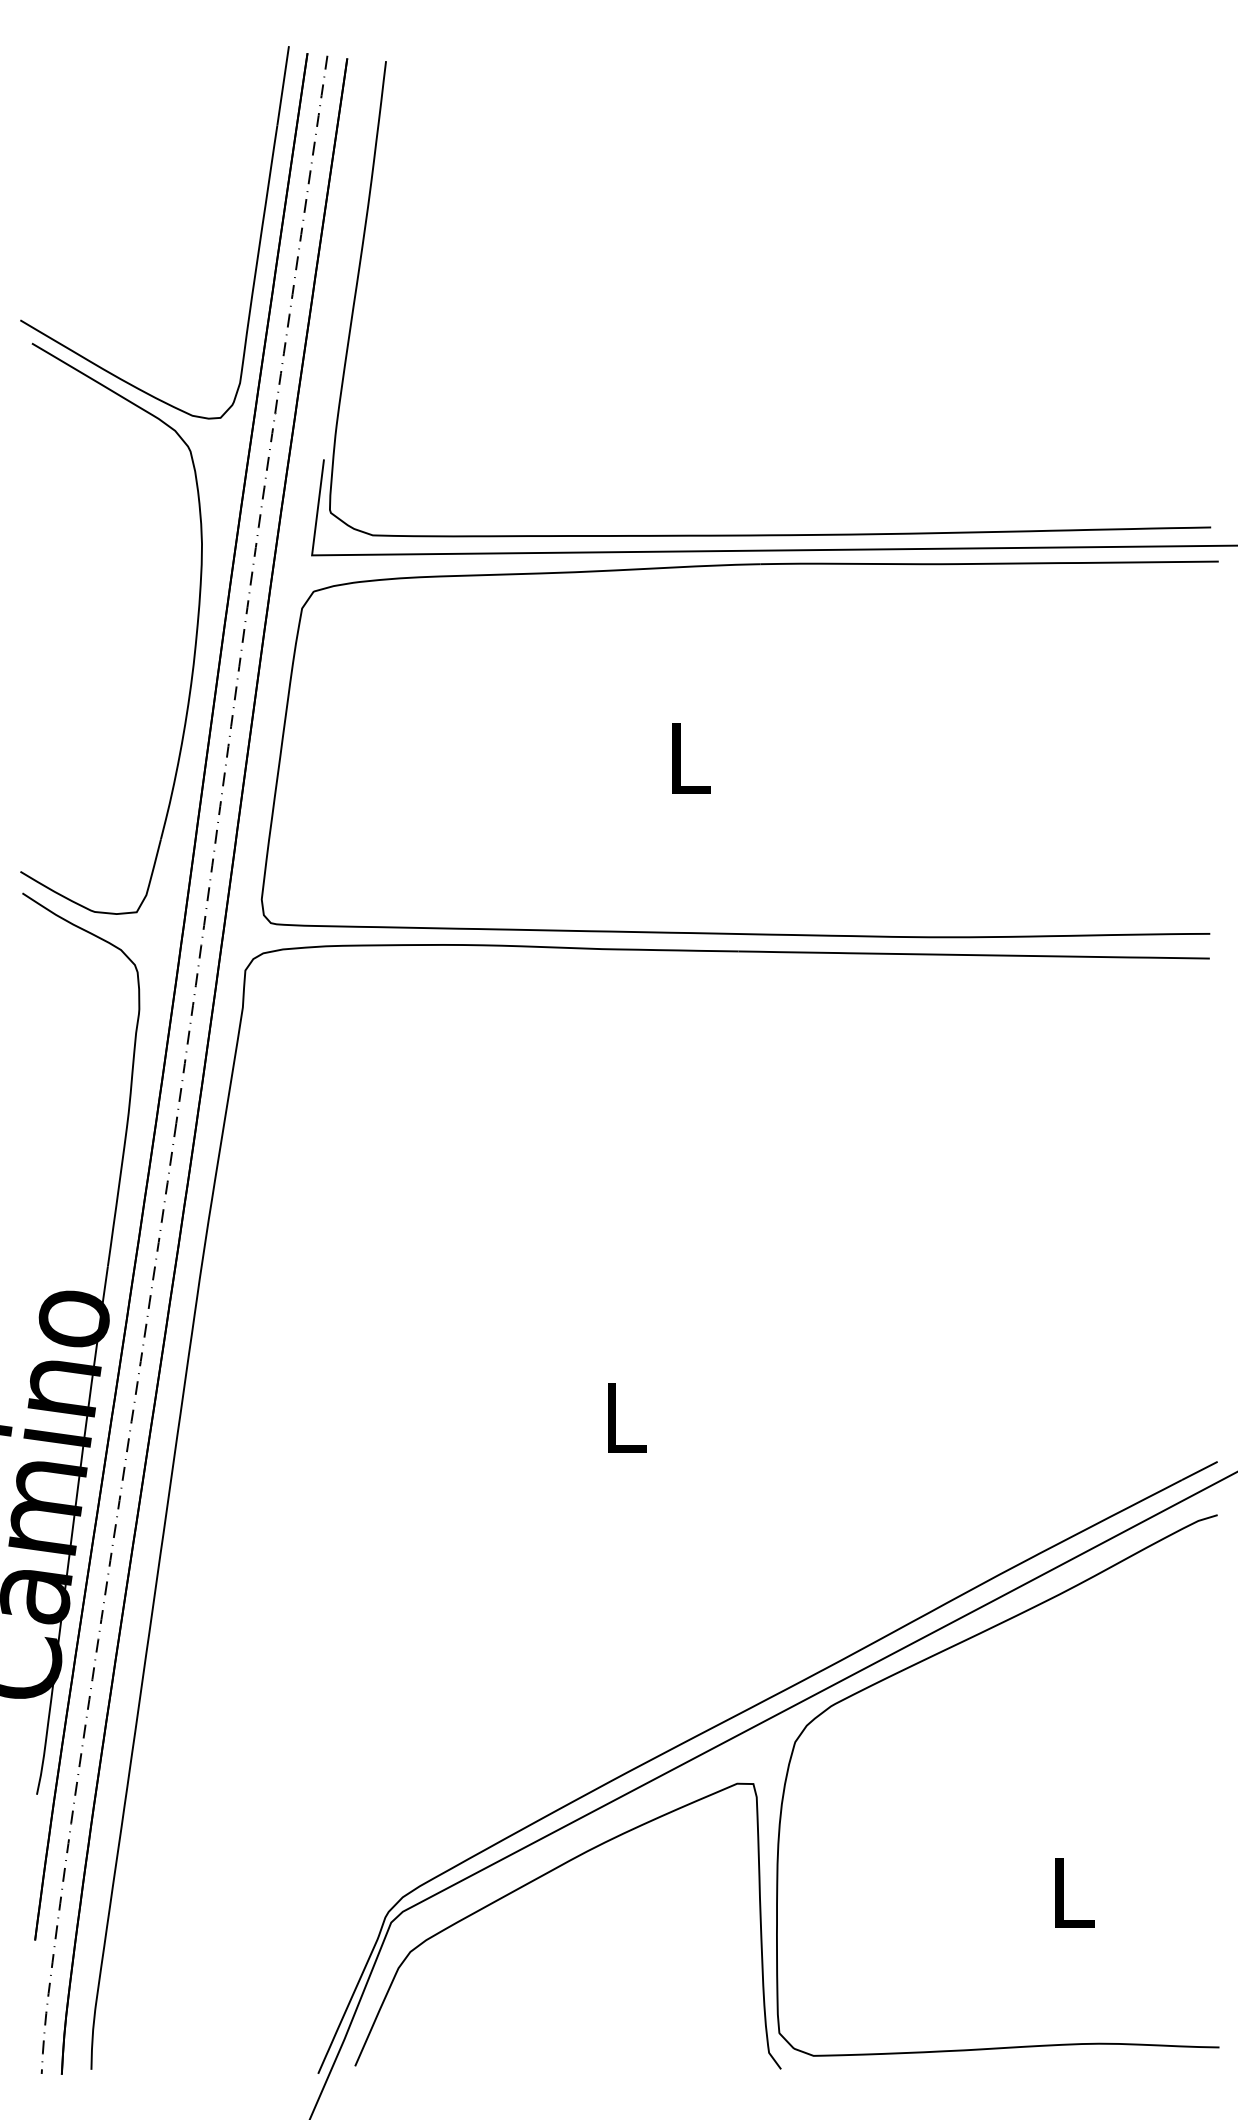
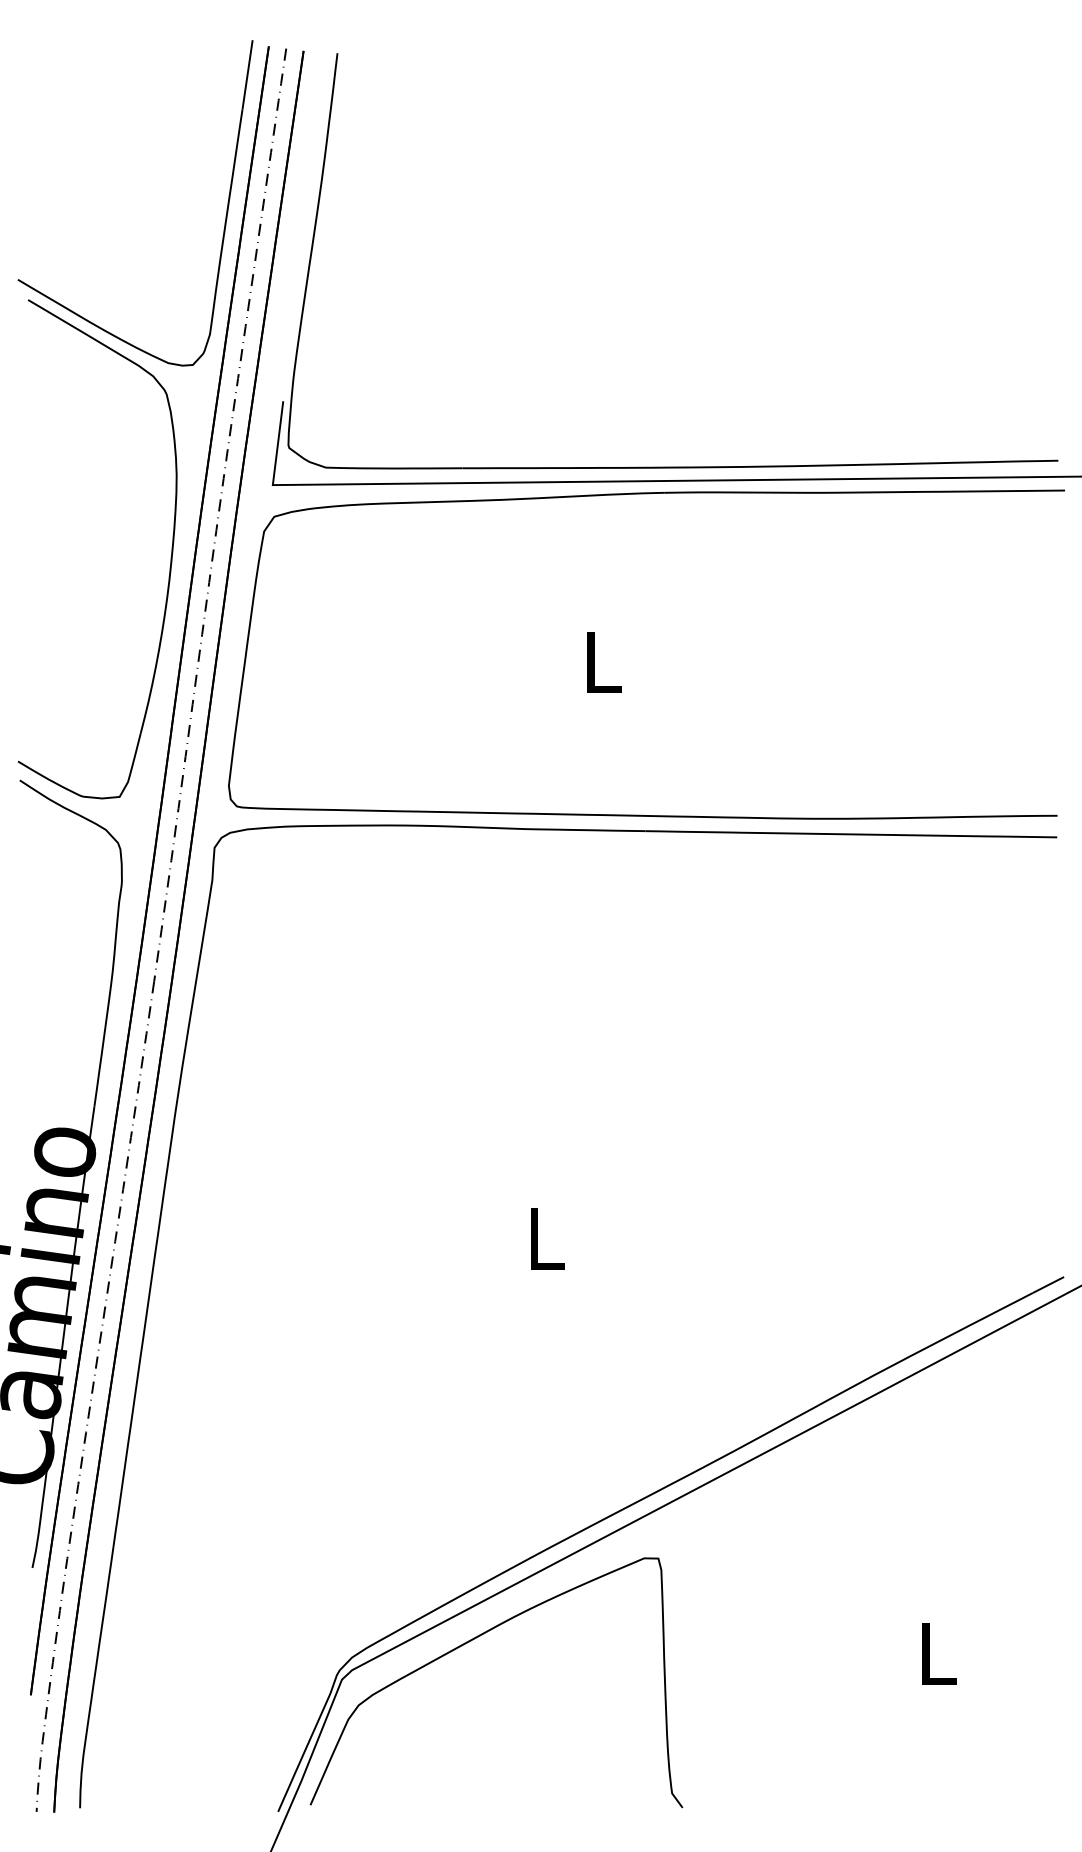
curve: (932, 1657) -> (814, 1448), removed

